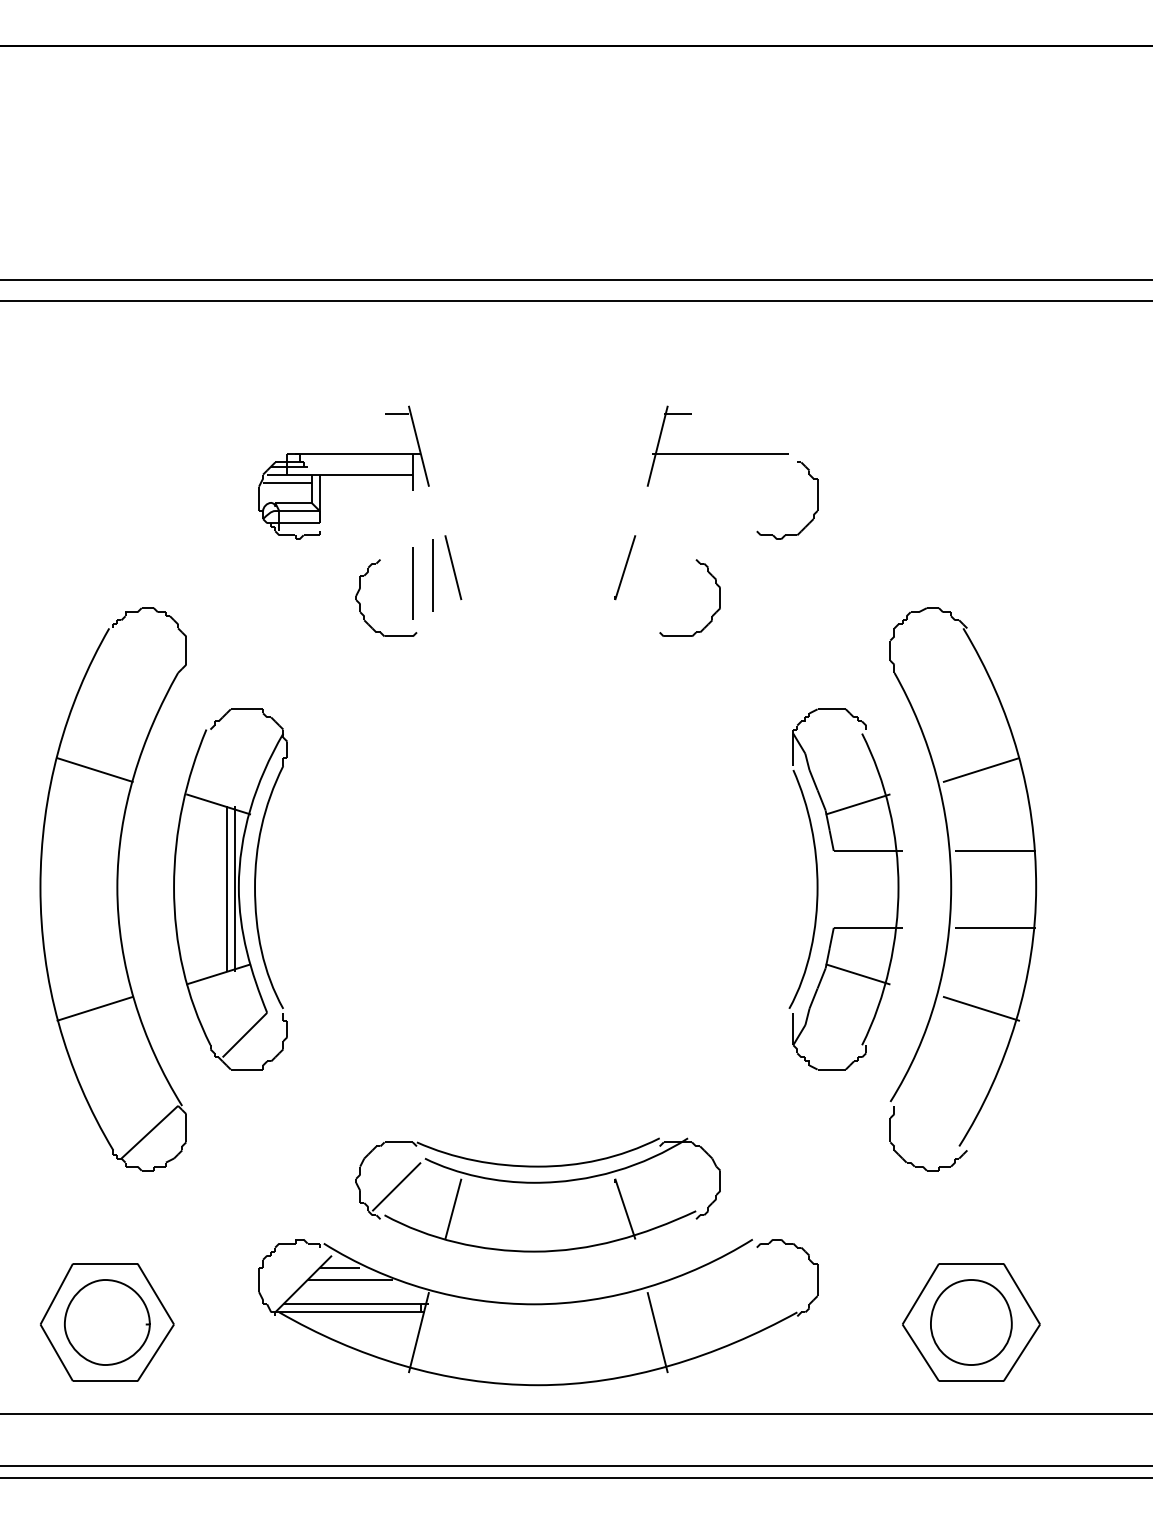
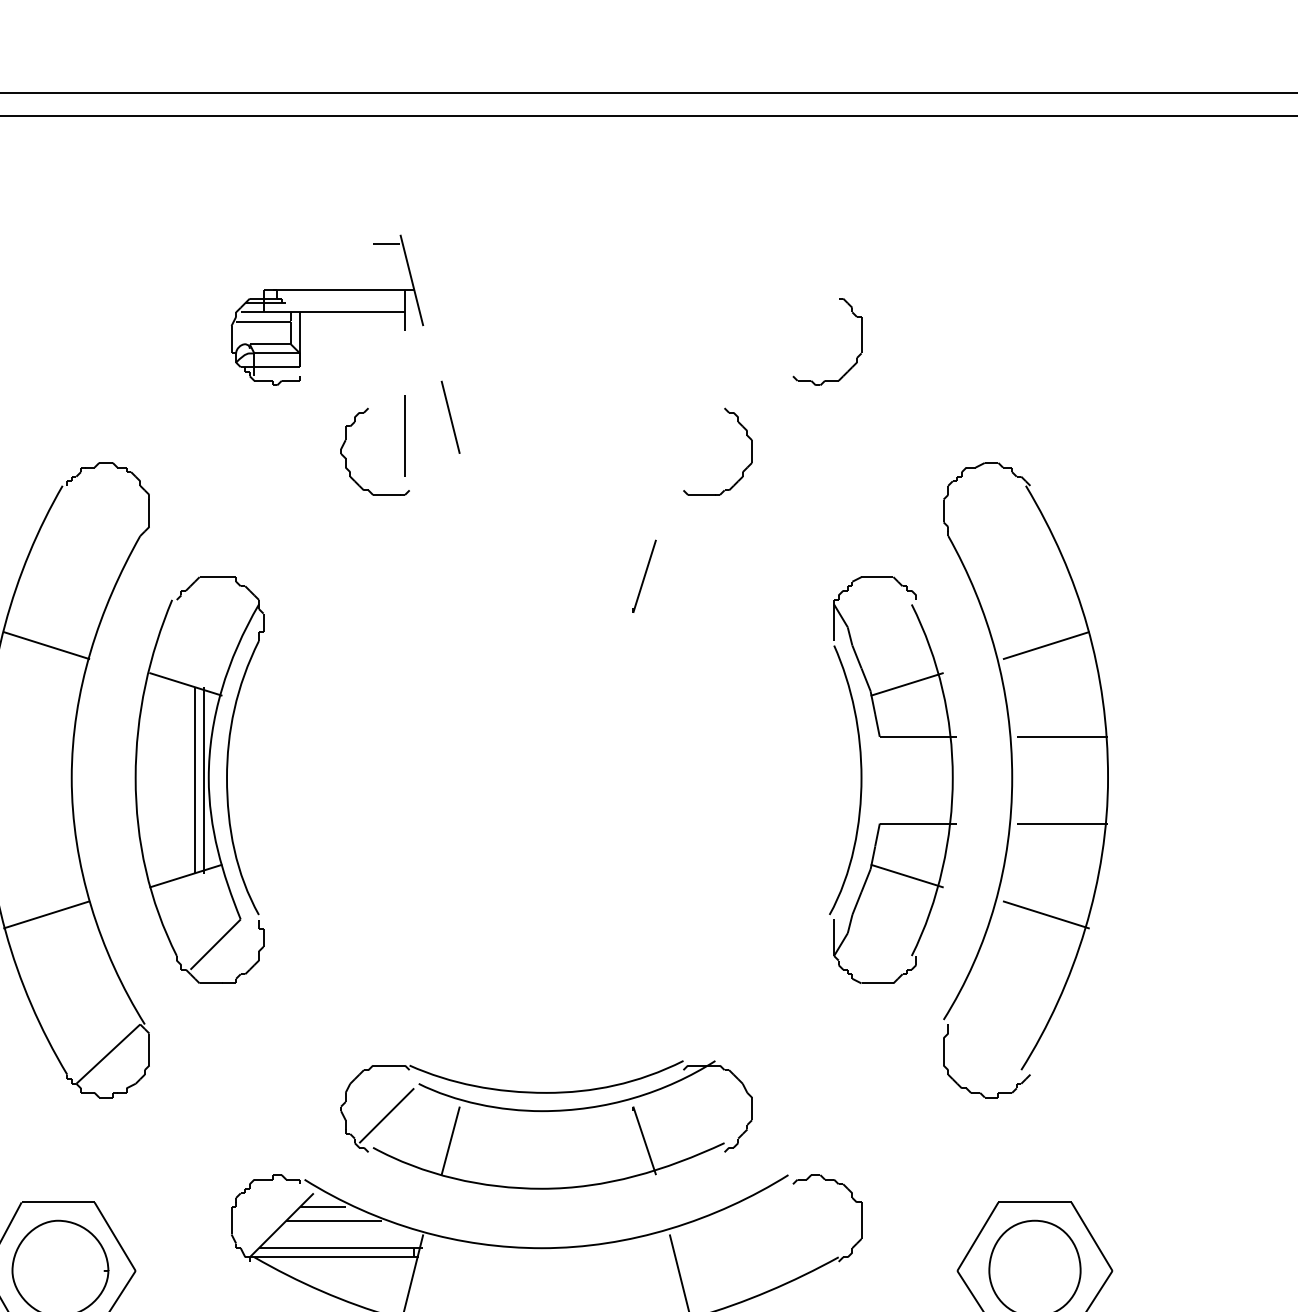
part: (717, 453) -> (748, 288), removed
line: (625, 567) -> (644, 576), moved
line: (432, 575) -> (427, 426), removed

